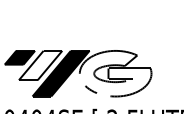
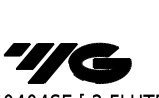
fill: (40, 65) -> (35, 56), added
fill: (115, 73) -> (99, 63), added

